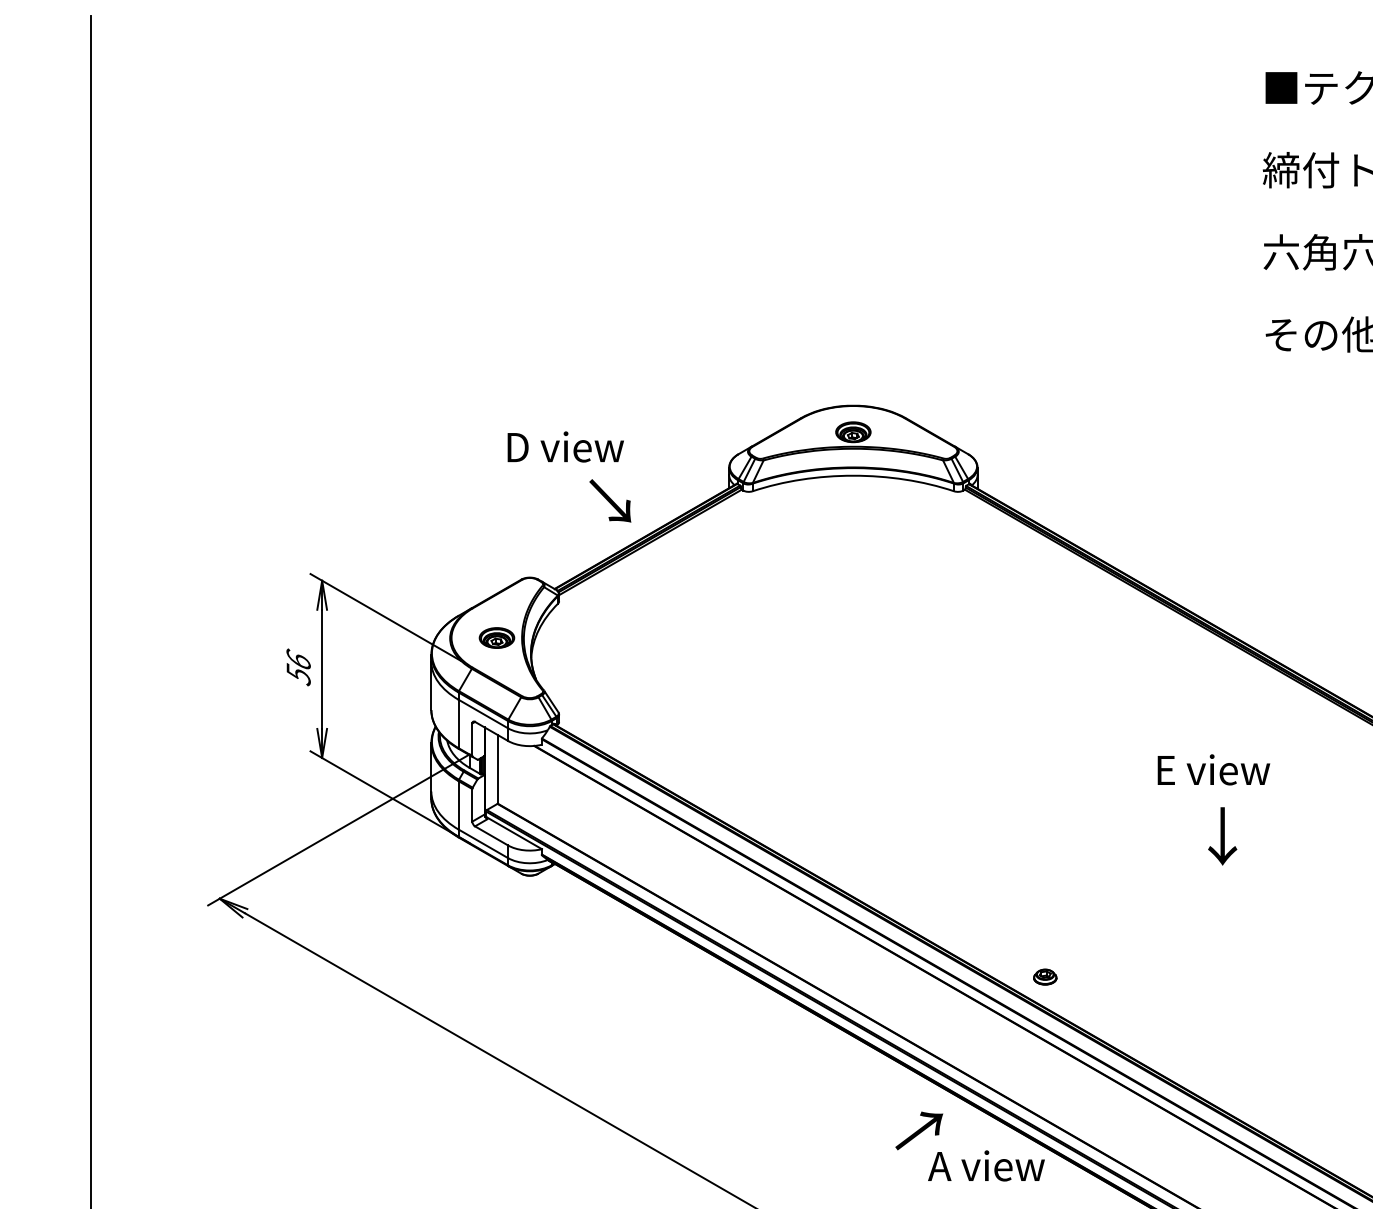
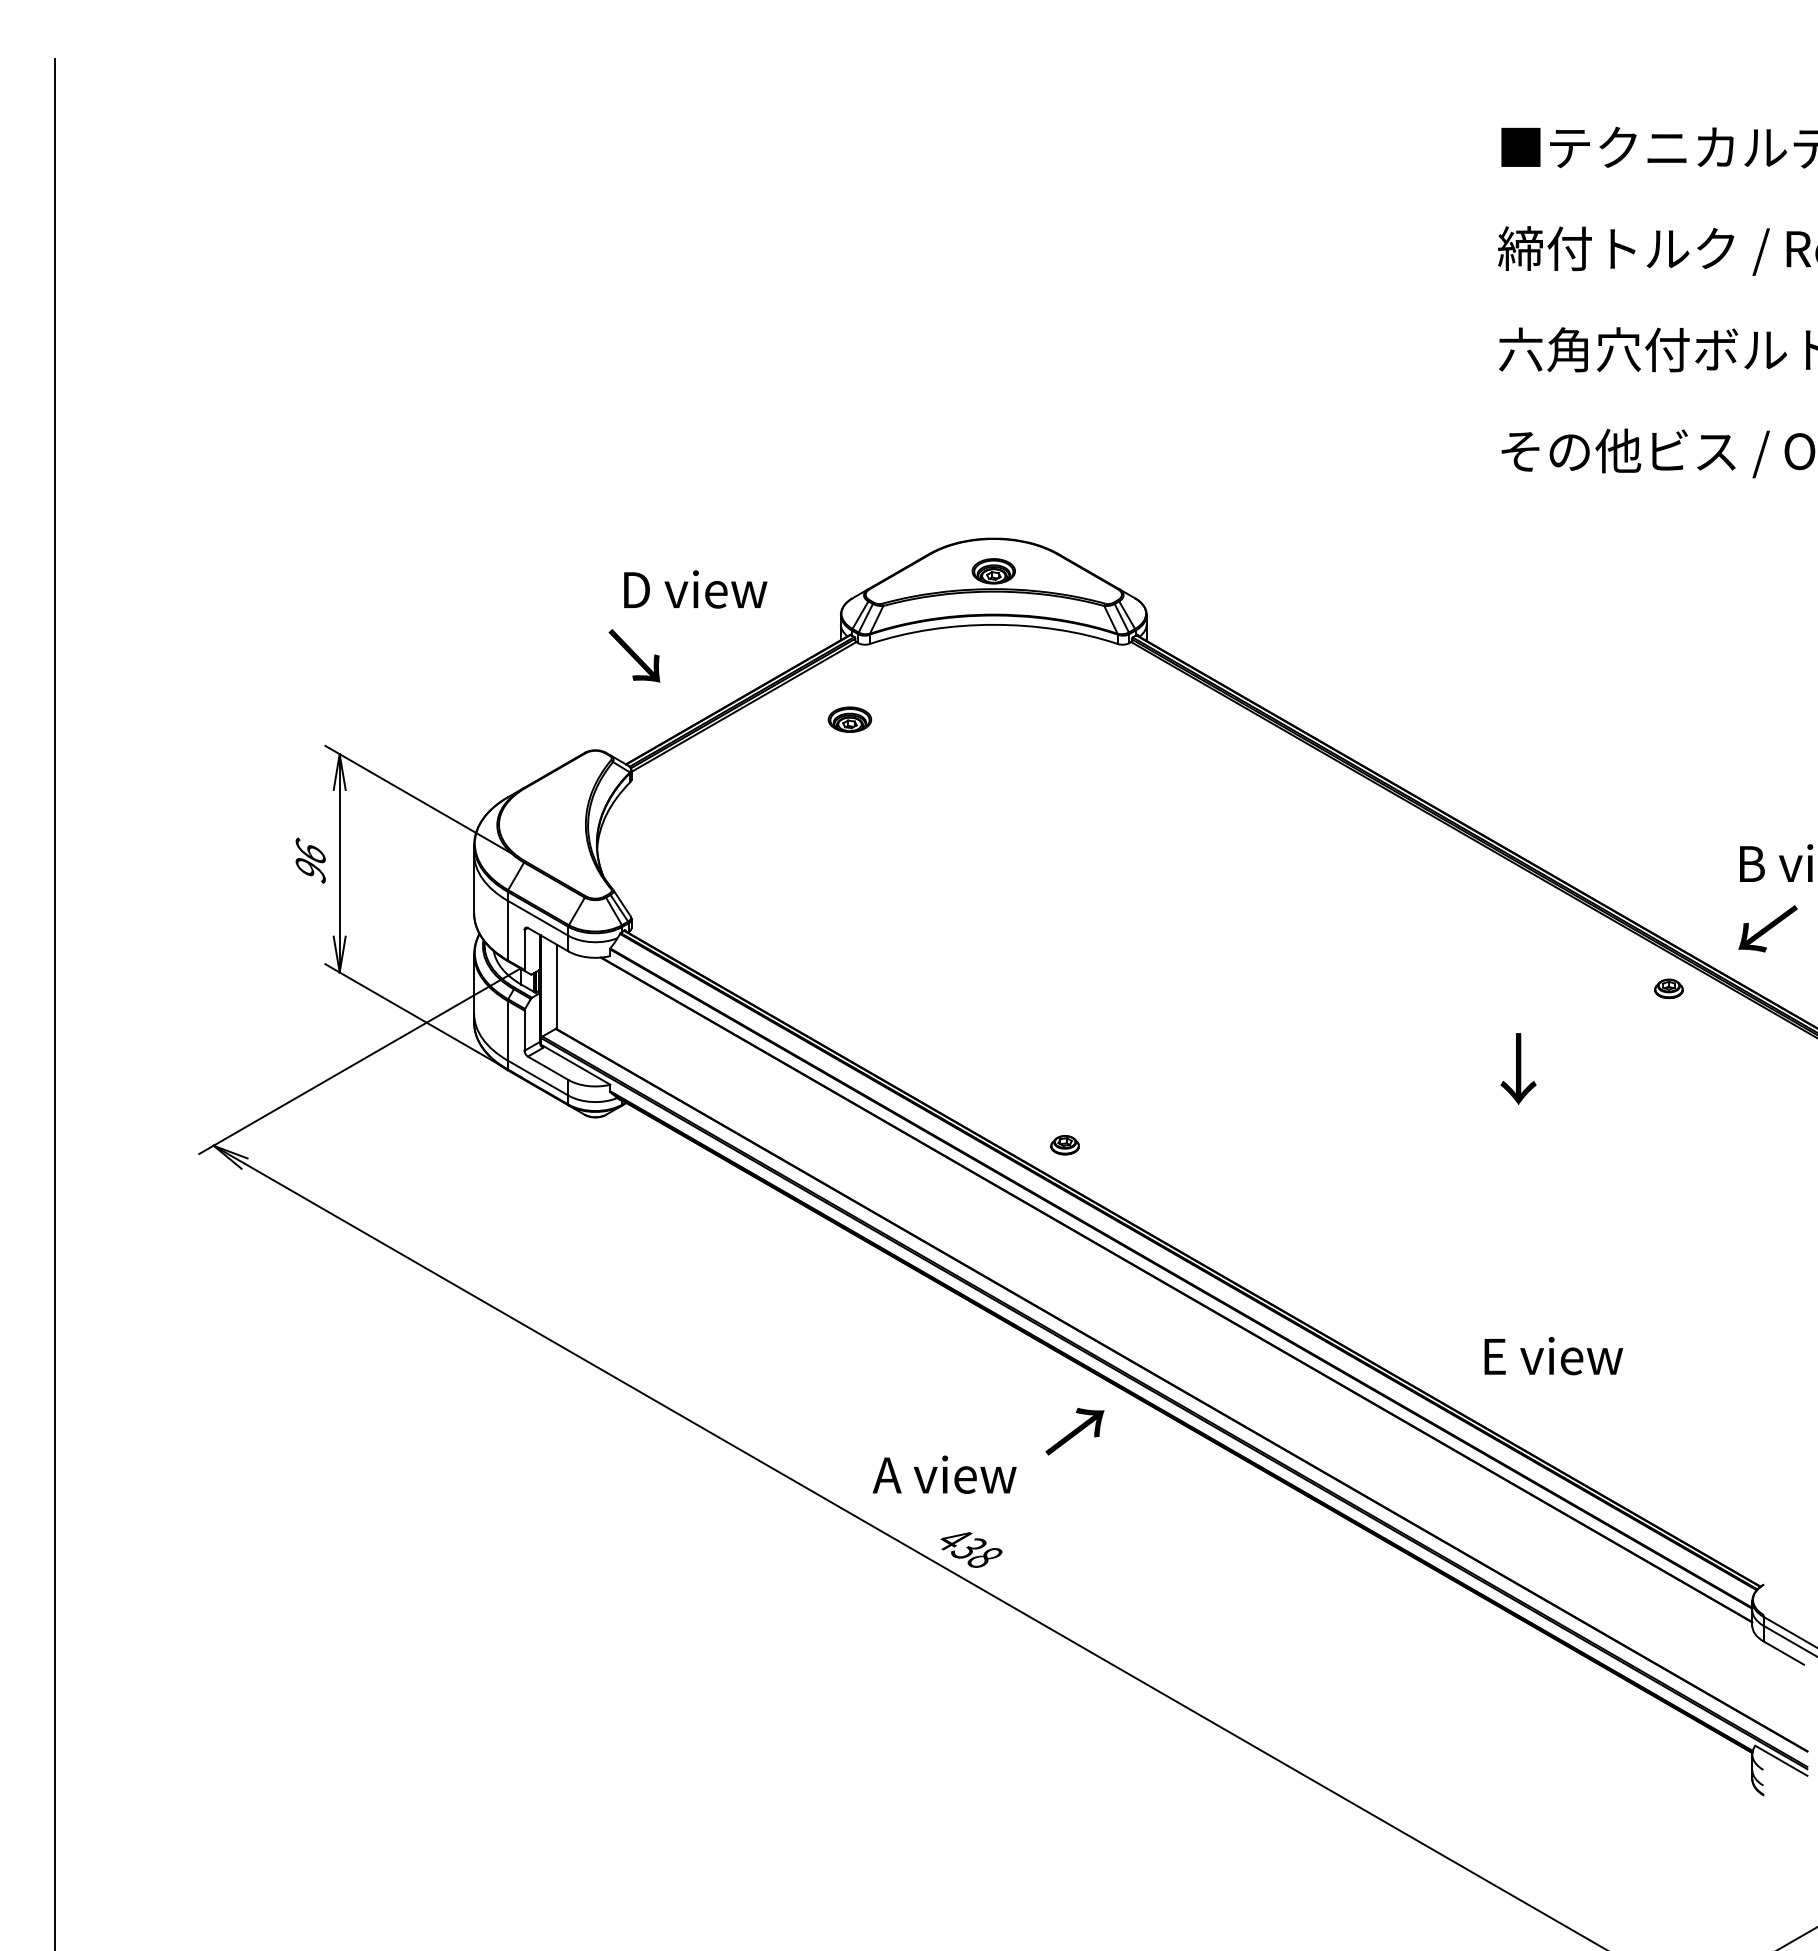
text: (565, 447) -> (695, 589), moved
text: (610, 500) -> (634, 655), moved
part: (496, 637) -> (849, 719), moved
text: (298, 674) -> (310, 869), 56 -> 96
text: (1213, 769) -> (1553, 1355), moved
text: (1222, 836) -> (1518, 1068), moved
part: (1044, 977) -> (1064, 1145), moved
text: (986, 1165) -> (944, 1474), moved

